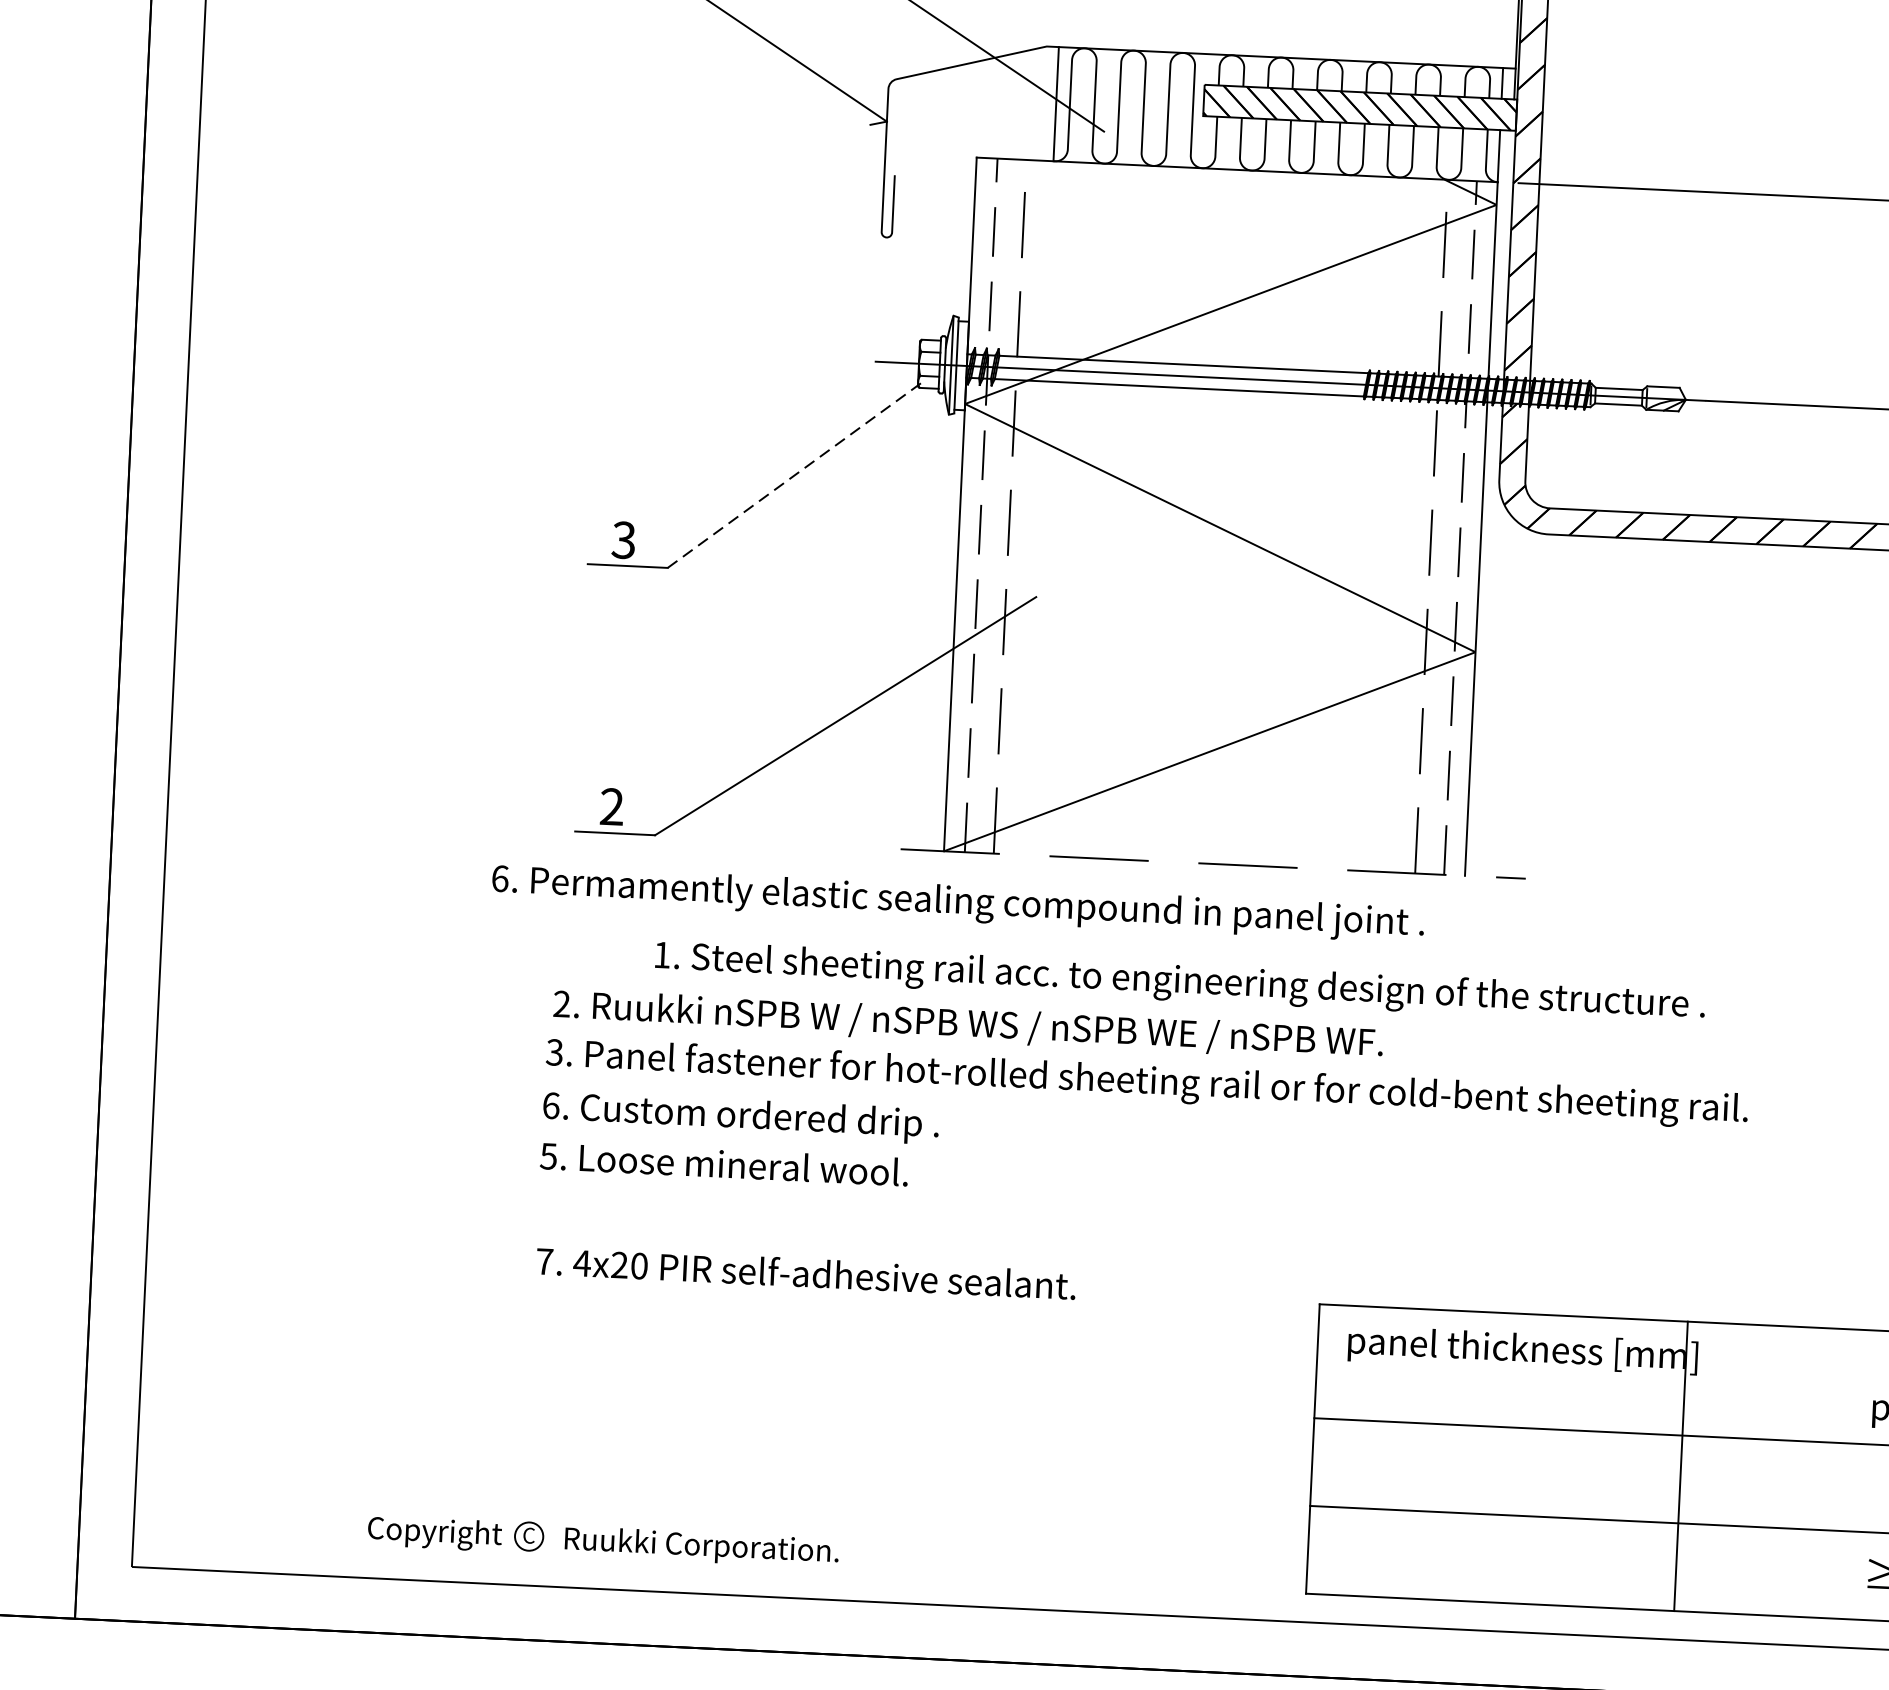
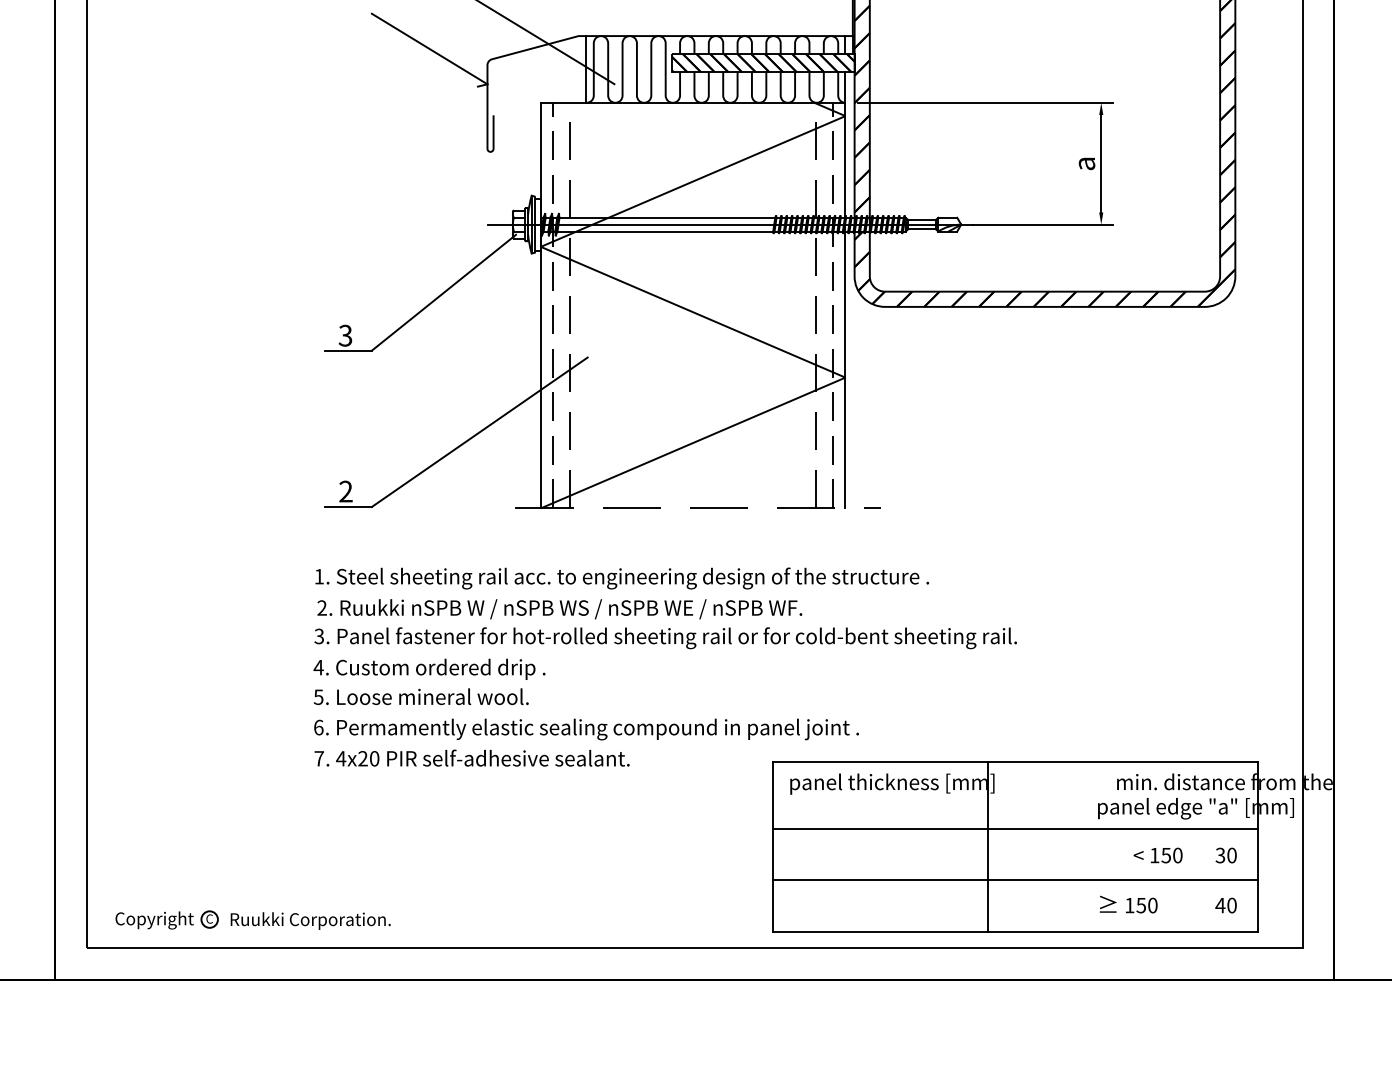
line: (796, 474) -> (444, 292), dashed -> solid
text: (958, 903) -> (586, 729), moved
text: (1178, 982) -> (621, 578), moved
text: (550, 1105) -> (318, 667), 6. -> 4.
part: (602, 1539) -> (252, 919), moved

